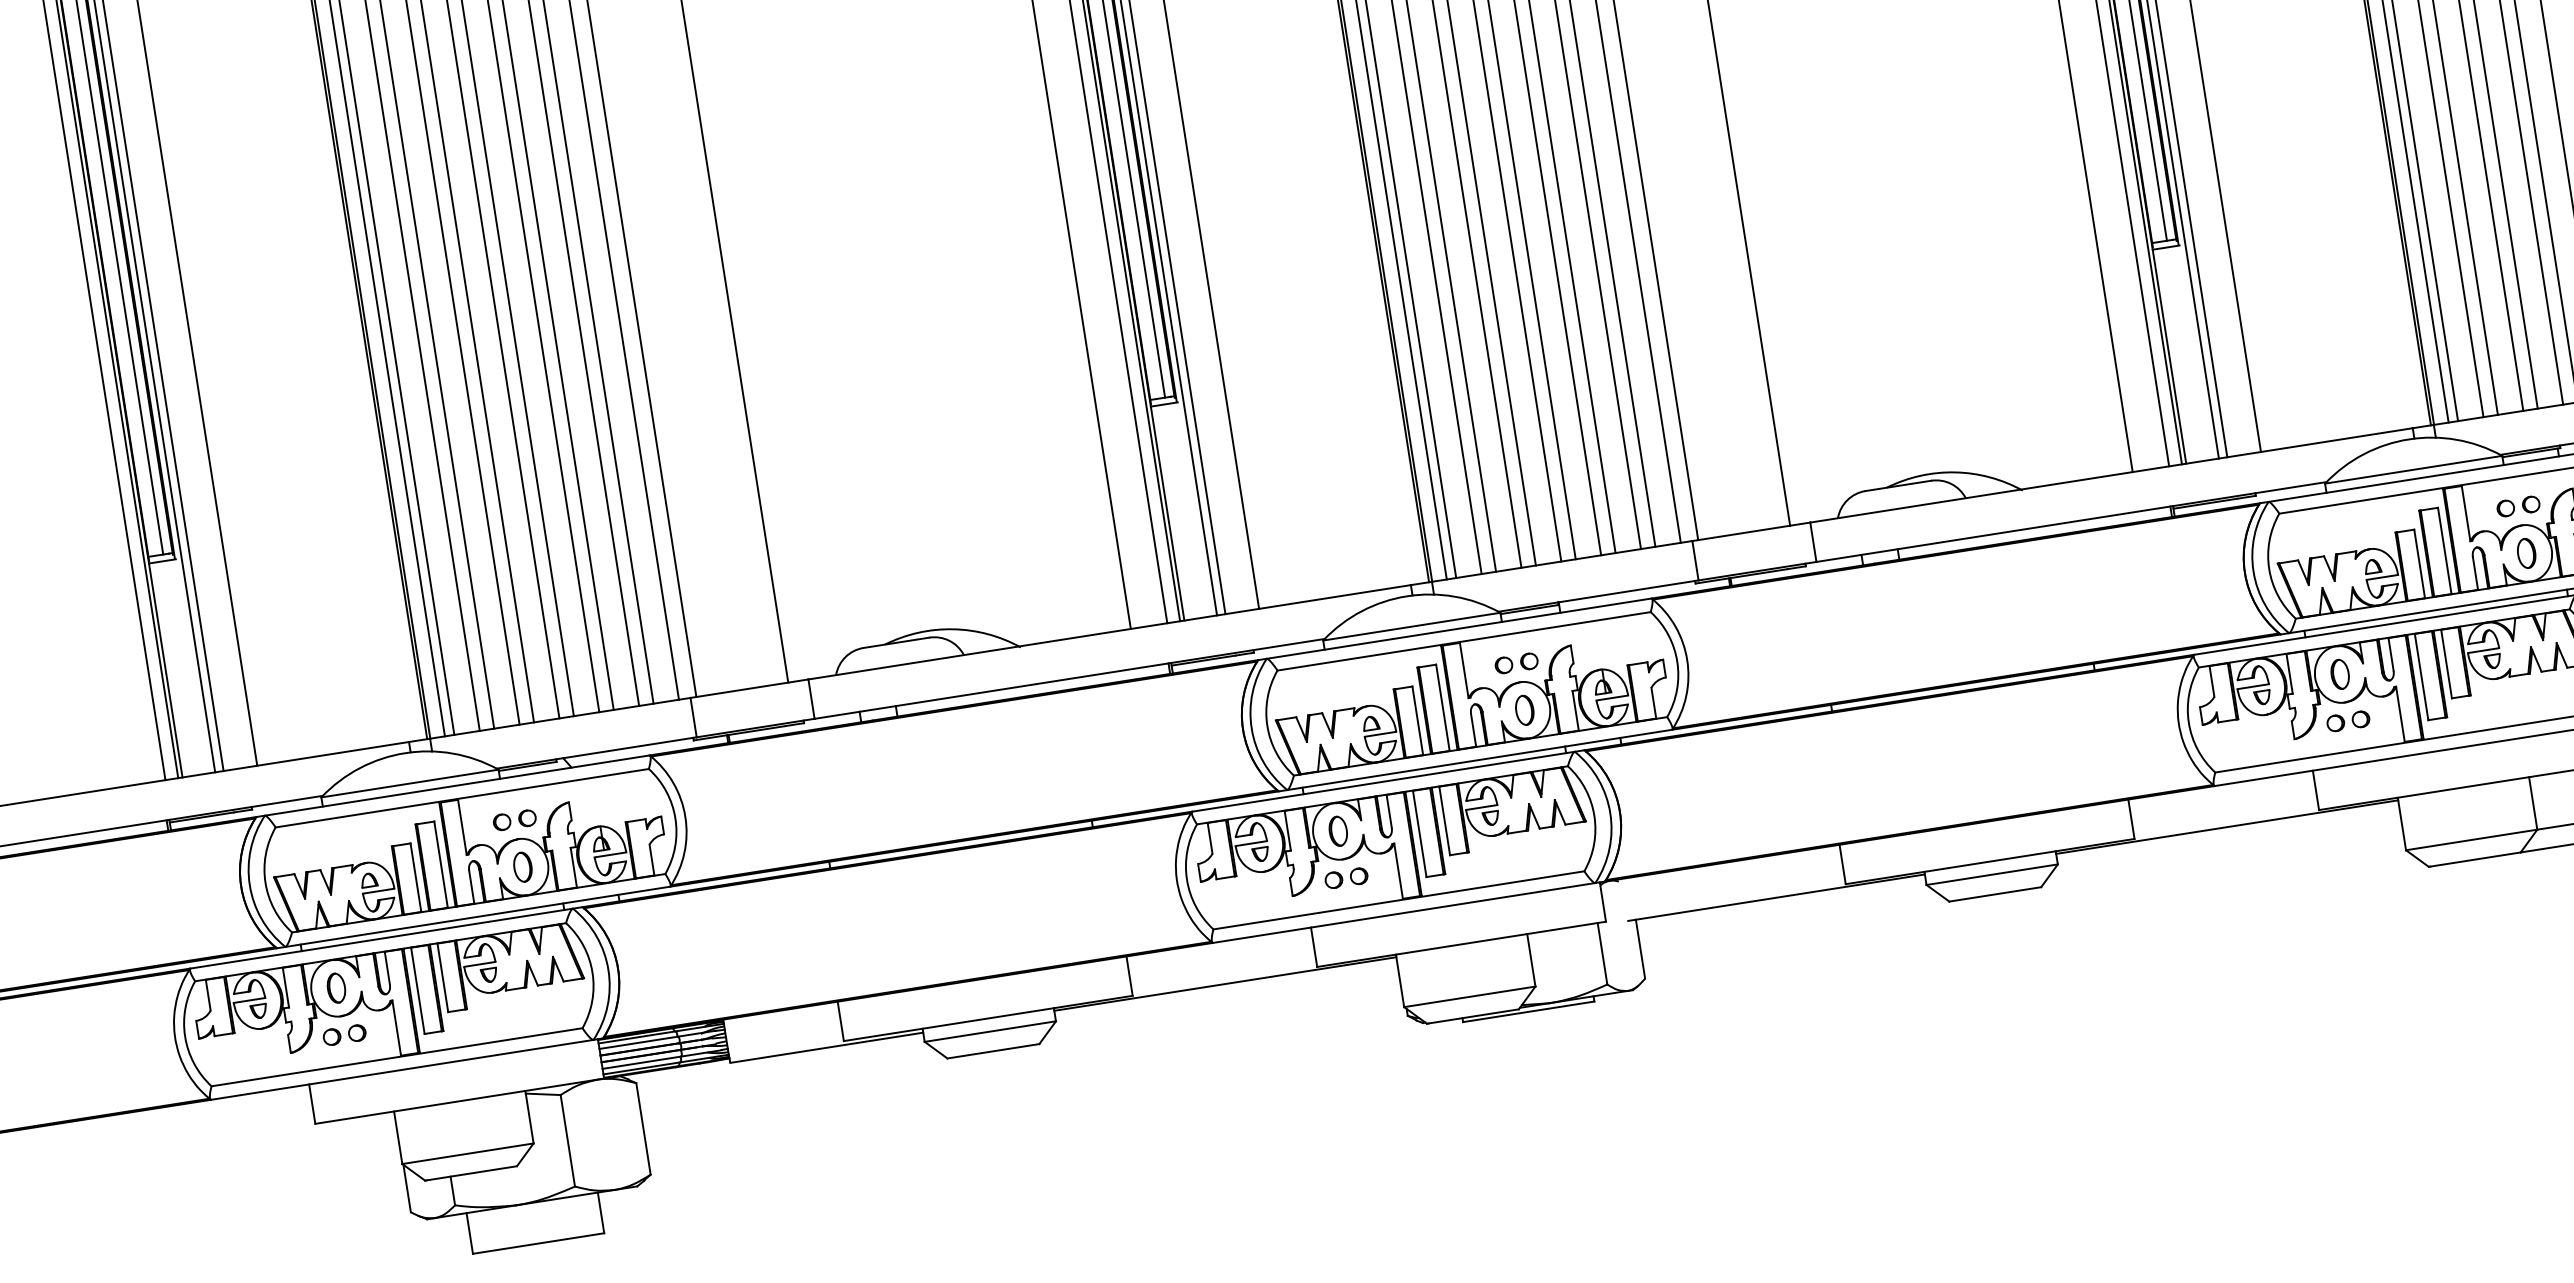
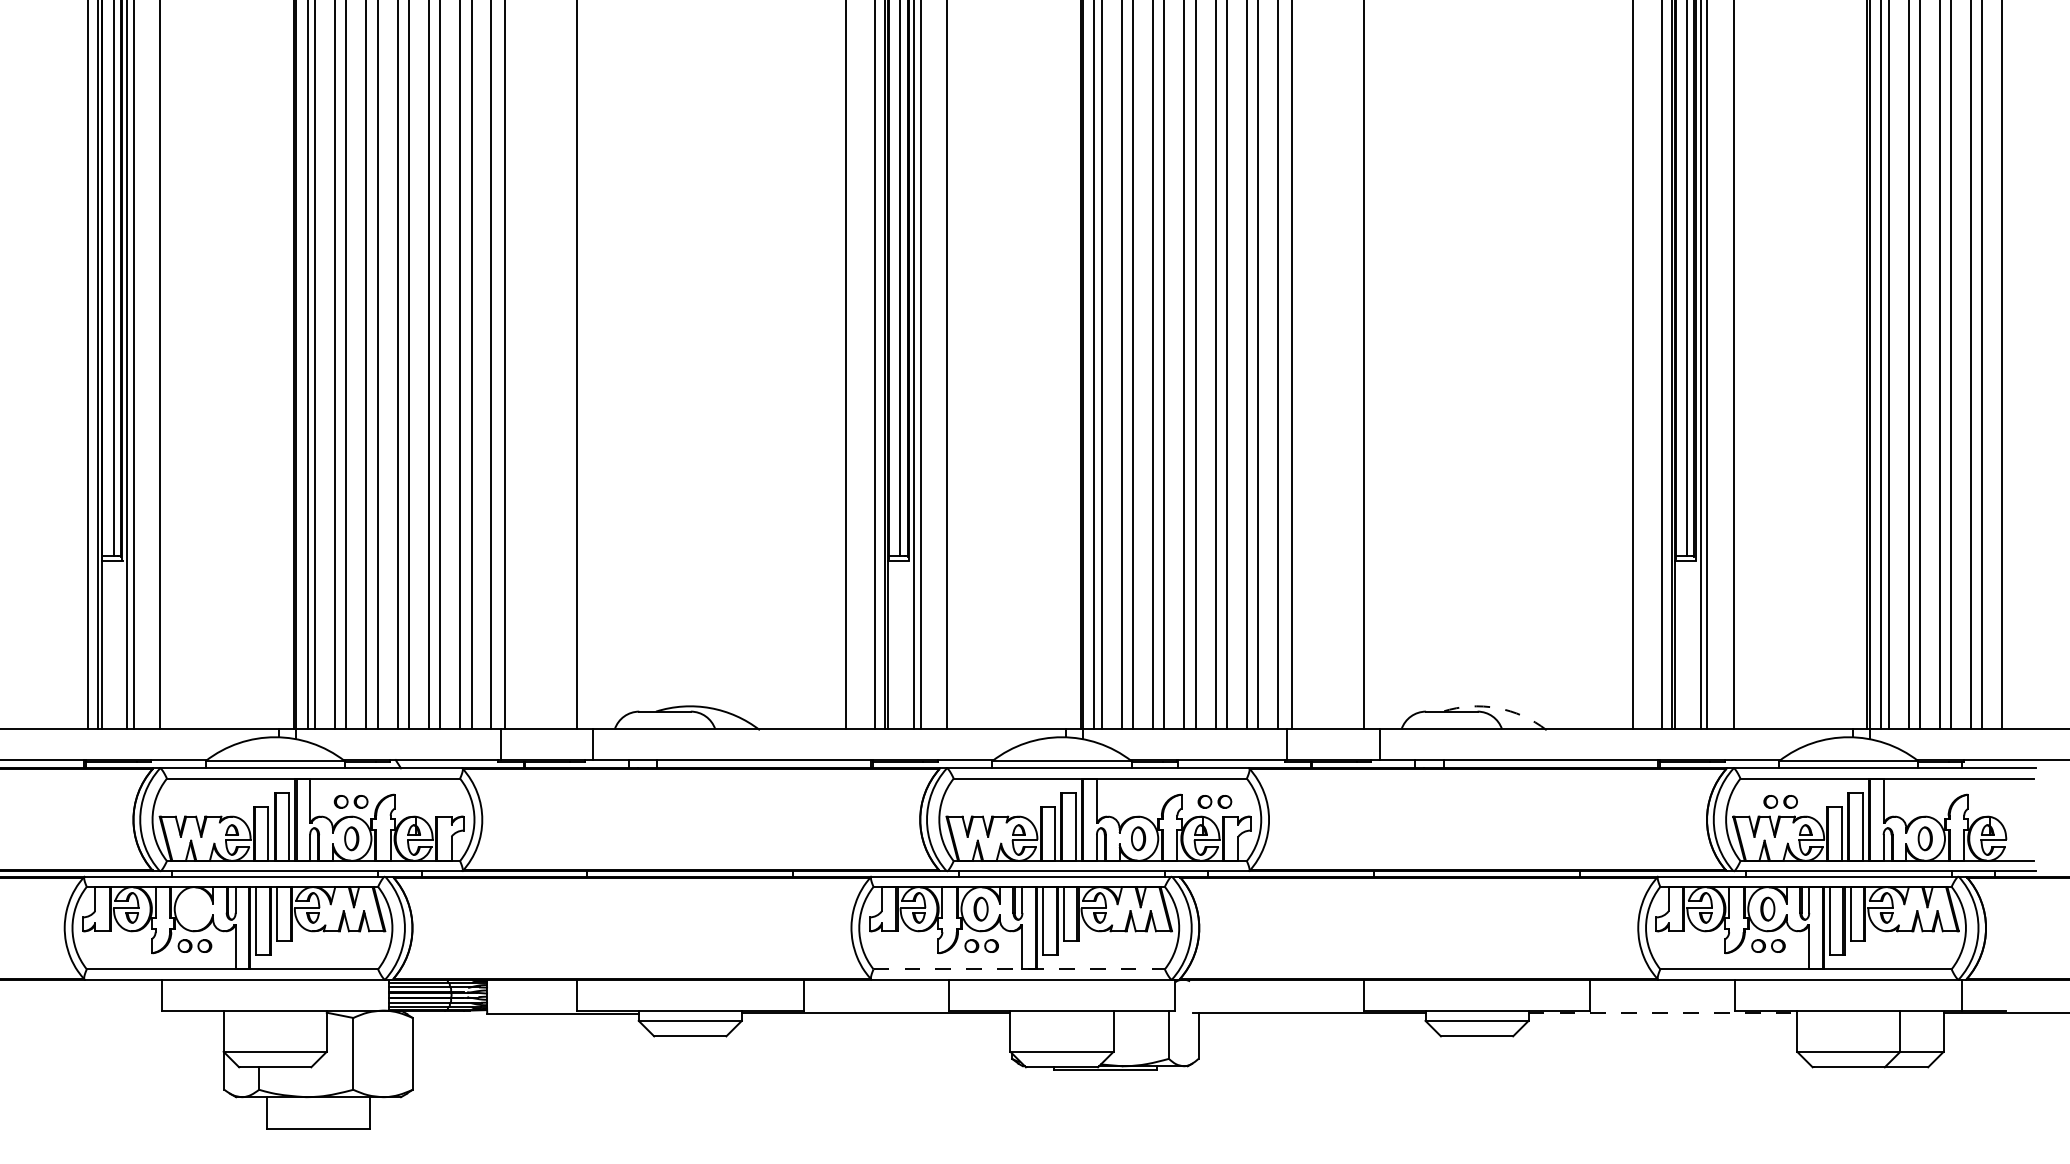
arc: (1955, 472) -> (1497, 708), solid -> dashed
part: (2518, 506) -> (1780, 801), moved
part: (1516, 663) -> (1214, 801), moved
line: (2227, 826) -> (1663, 1012), solid -> dashed
line: (1399, 900) -> (1019, 969), solid -> dashed
part: (335, 987) -> (193, 908), removed

